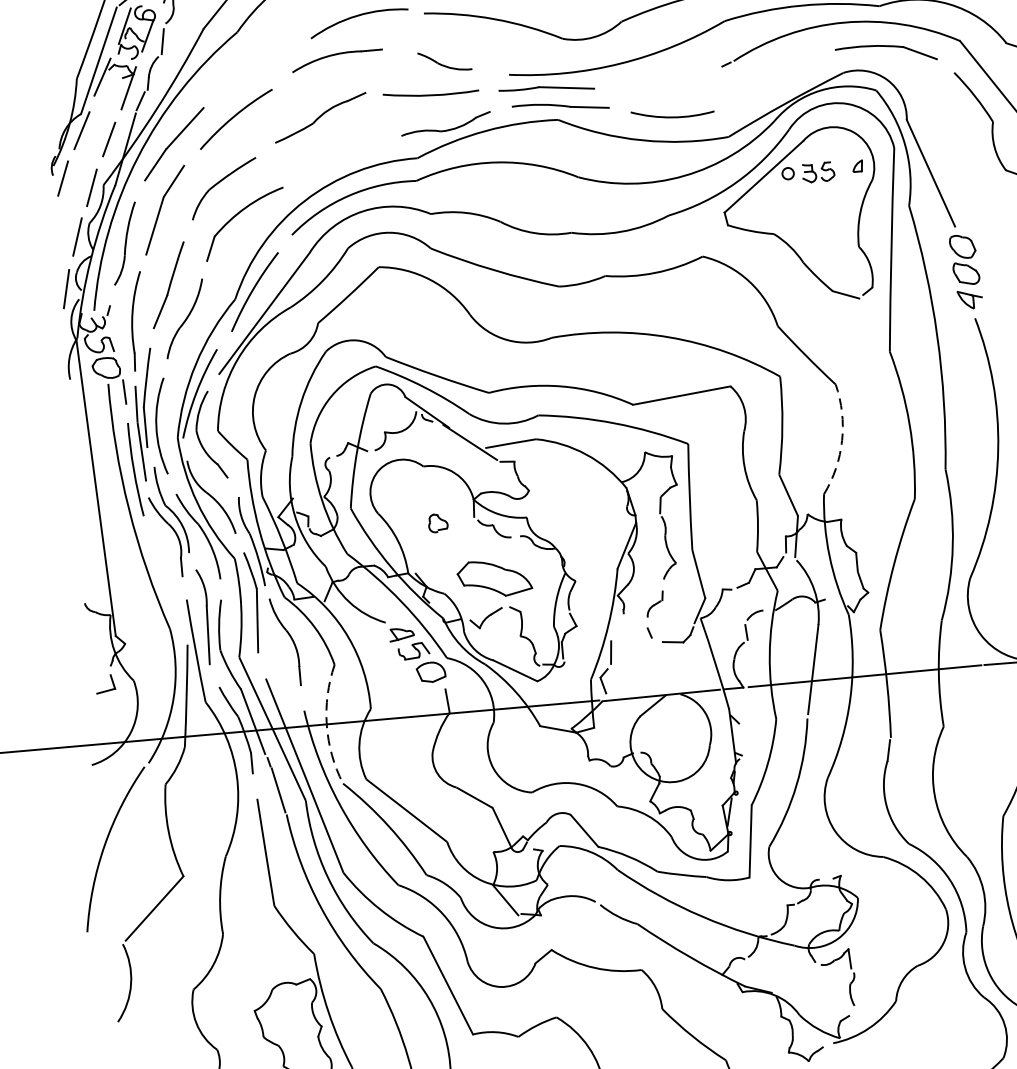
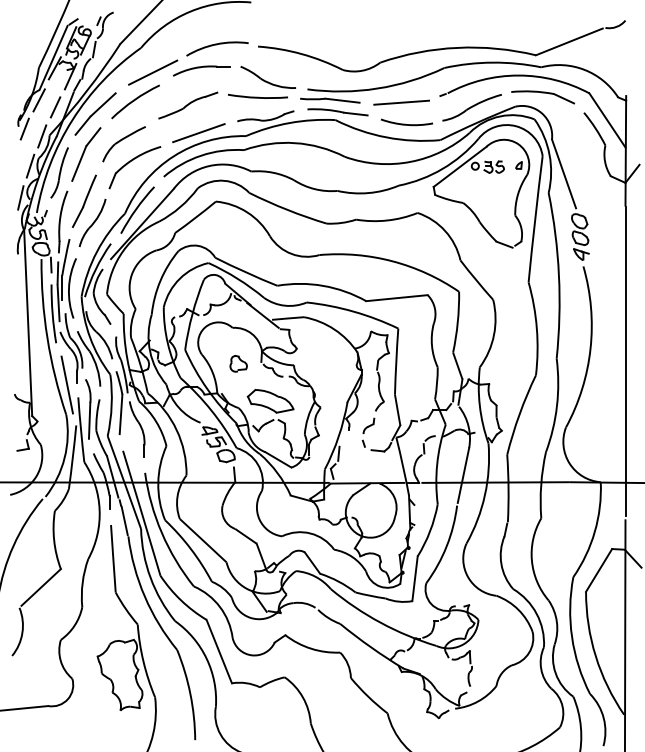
part: (445, 61) -> (268, 77), size x1.67
line: (260, 69) -> (153, 72), added
part: (773, 80) -> (471, 107), added
line: (661, 82) -> (401, 102), added
line: (341, 160) -> (198, 133), added
arc: (842, 441) -> (494, 335), dashed -> solid
part: (437, 522) -> (238, 363), size x1.43
line: (166, 580) -> (66, 384), added
arc: (327, 725) -> (158, 483), dashed -> solid

